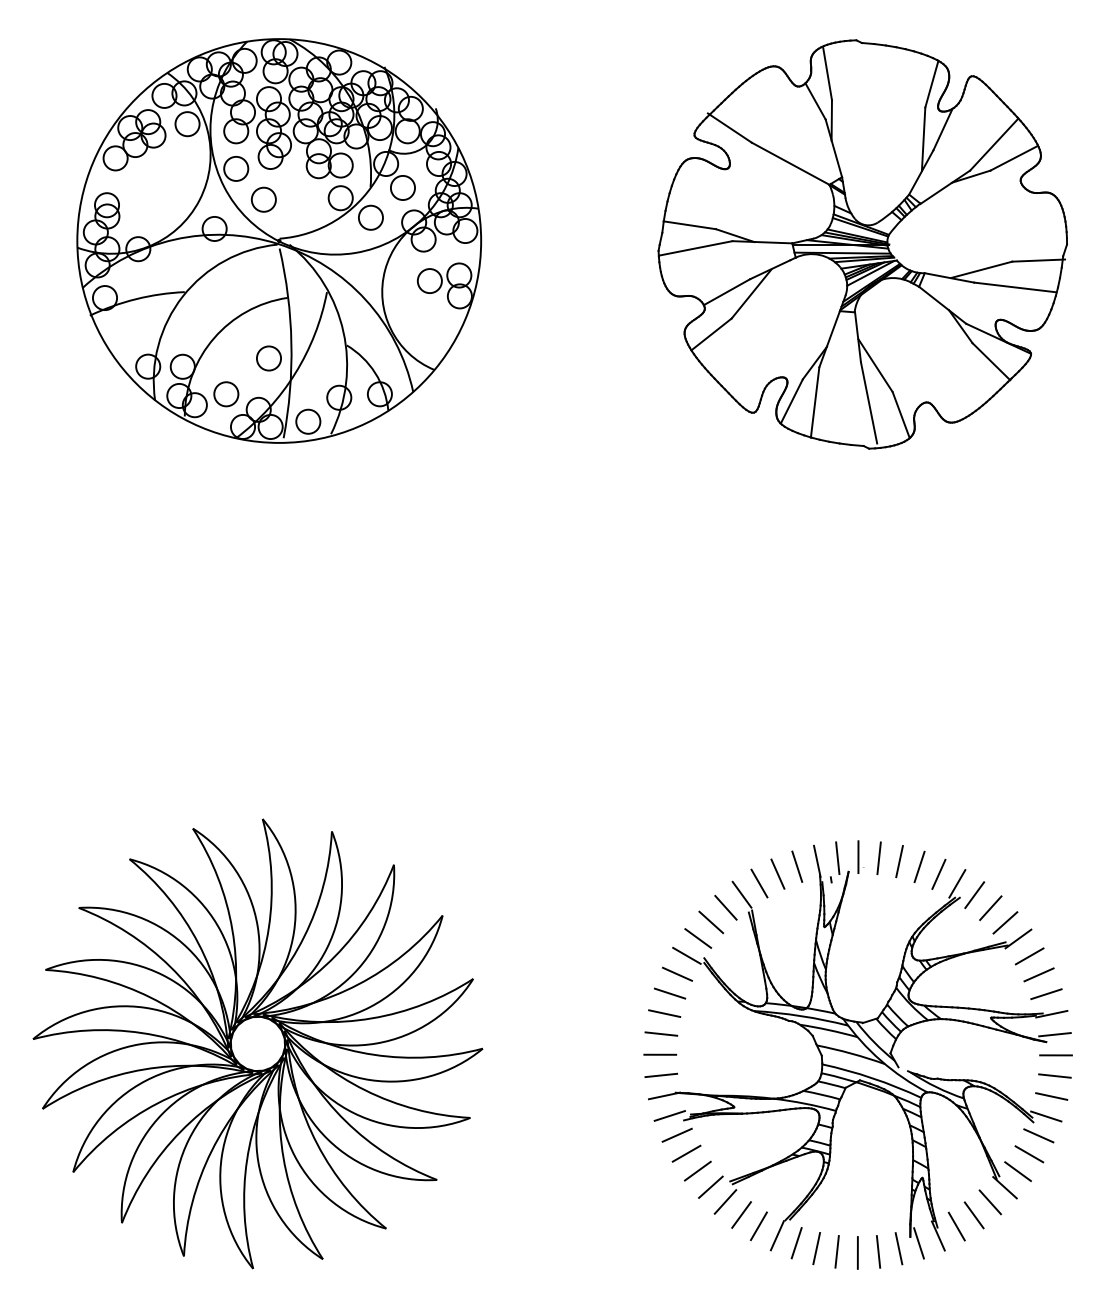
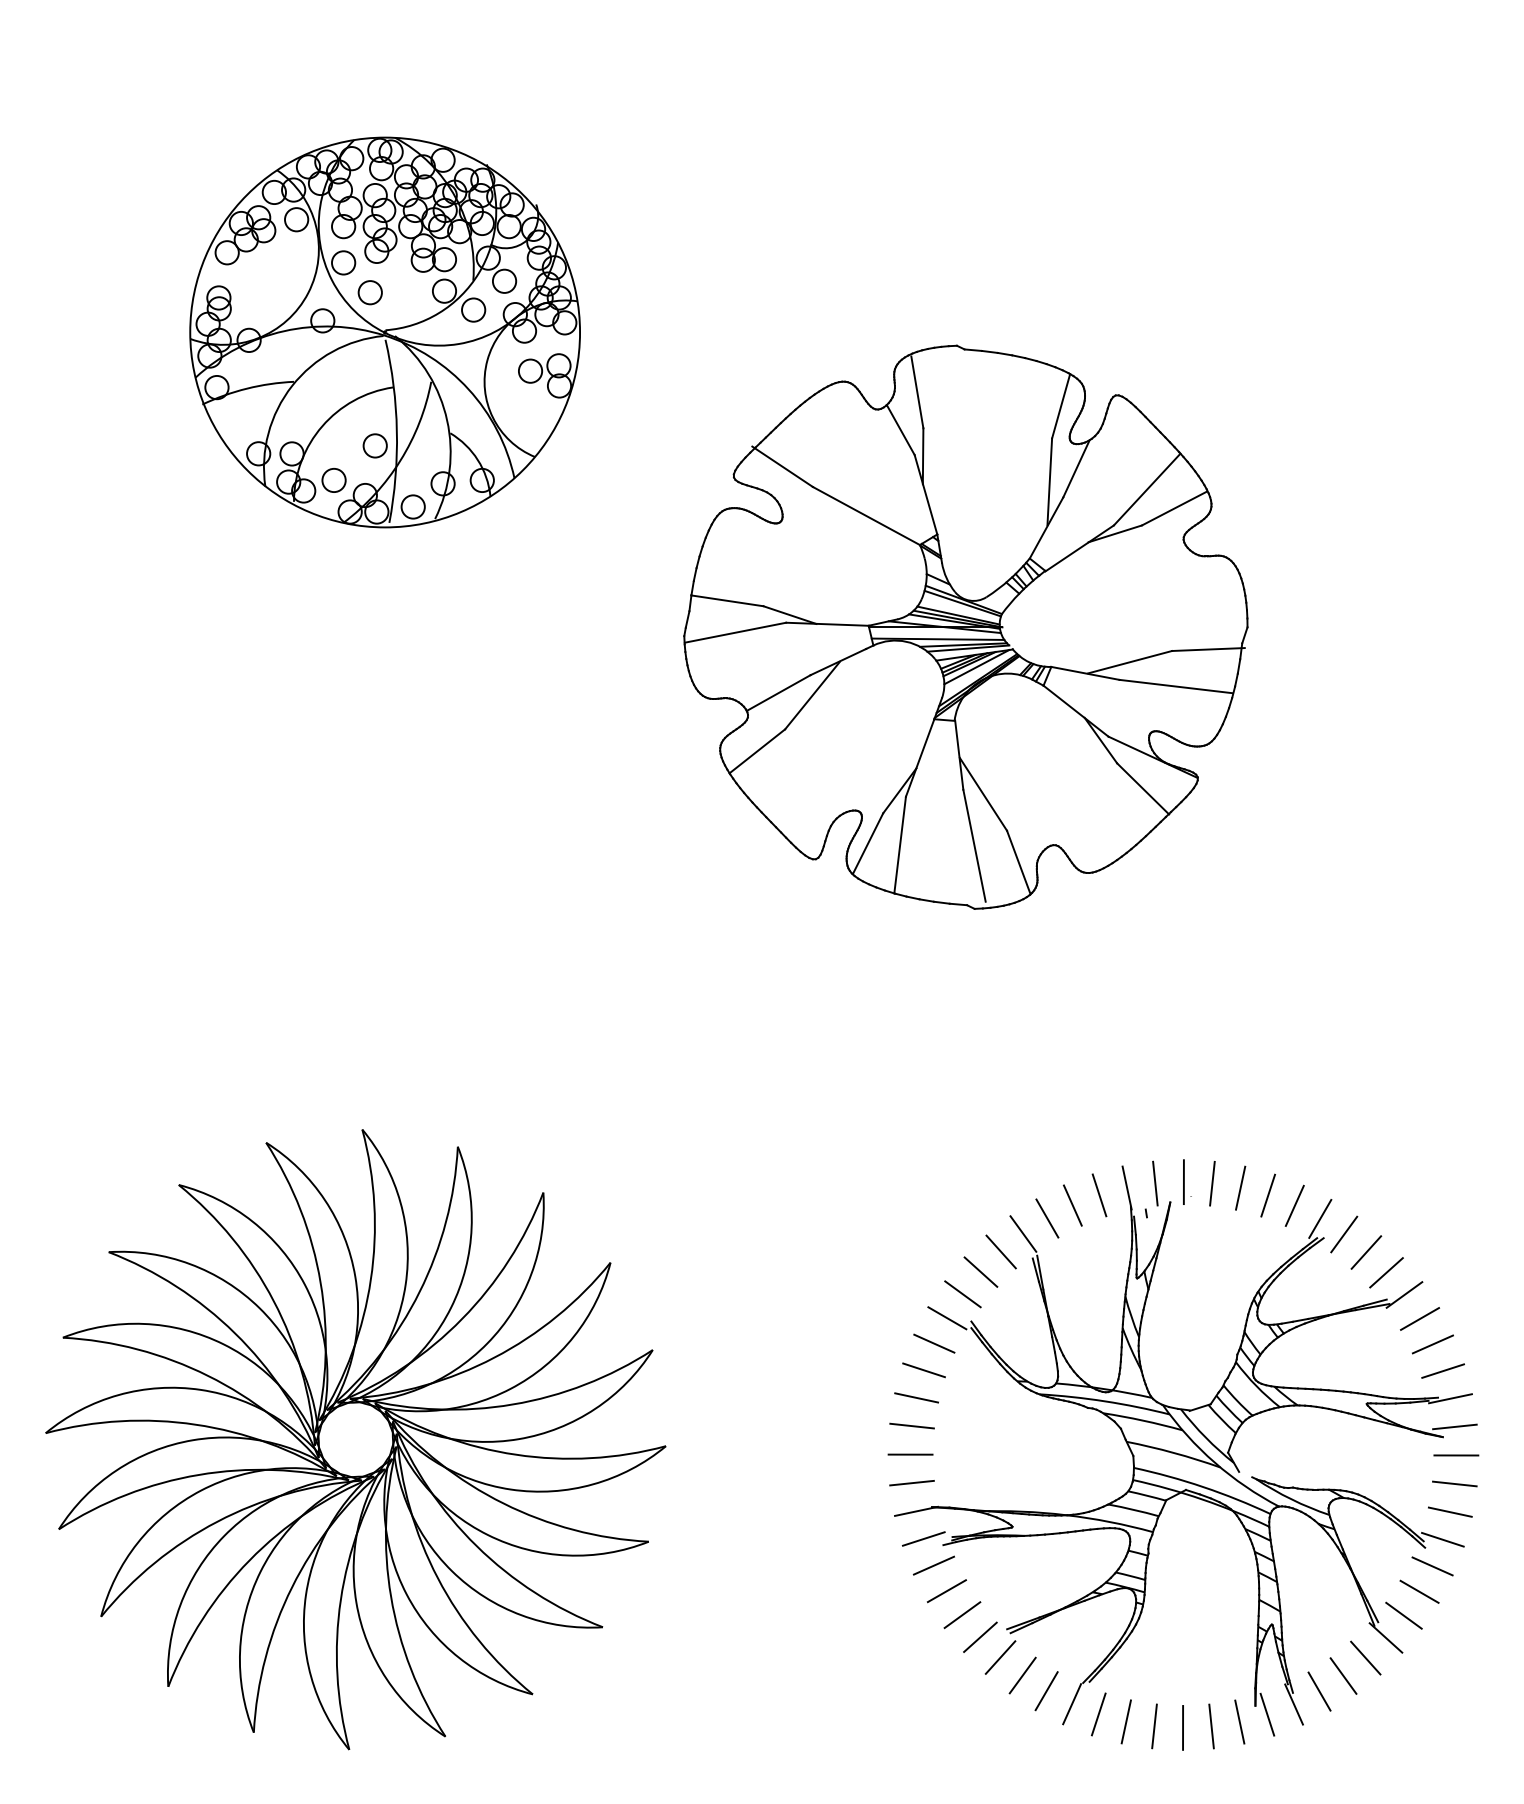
part: (278, 240) -> (384, 332), size x0.7
part: (862, 243) -> (965, 626), moved

